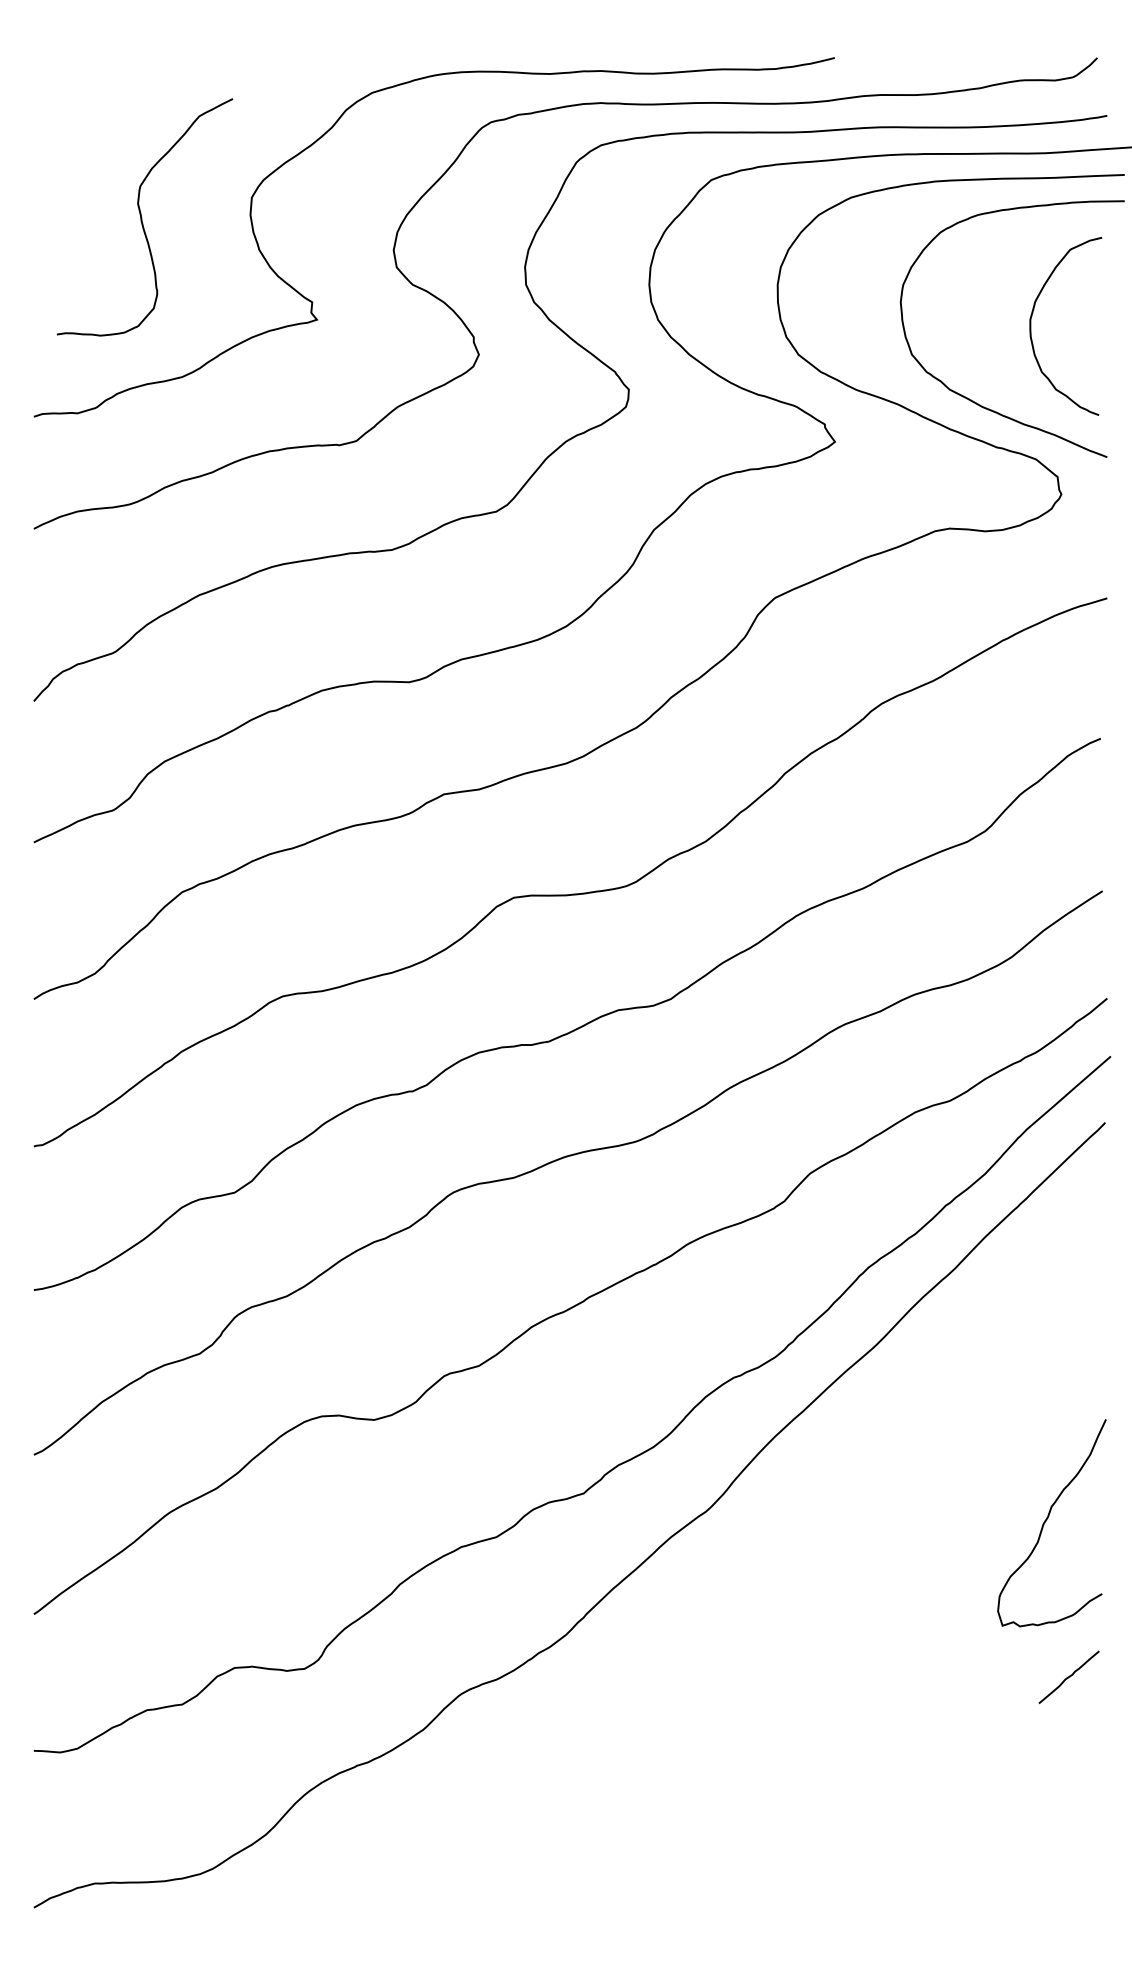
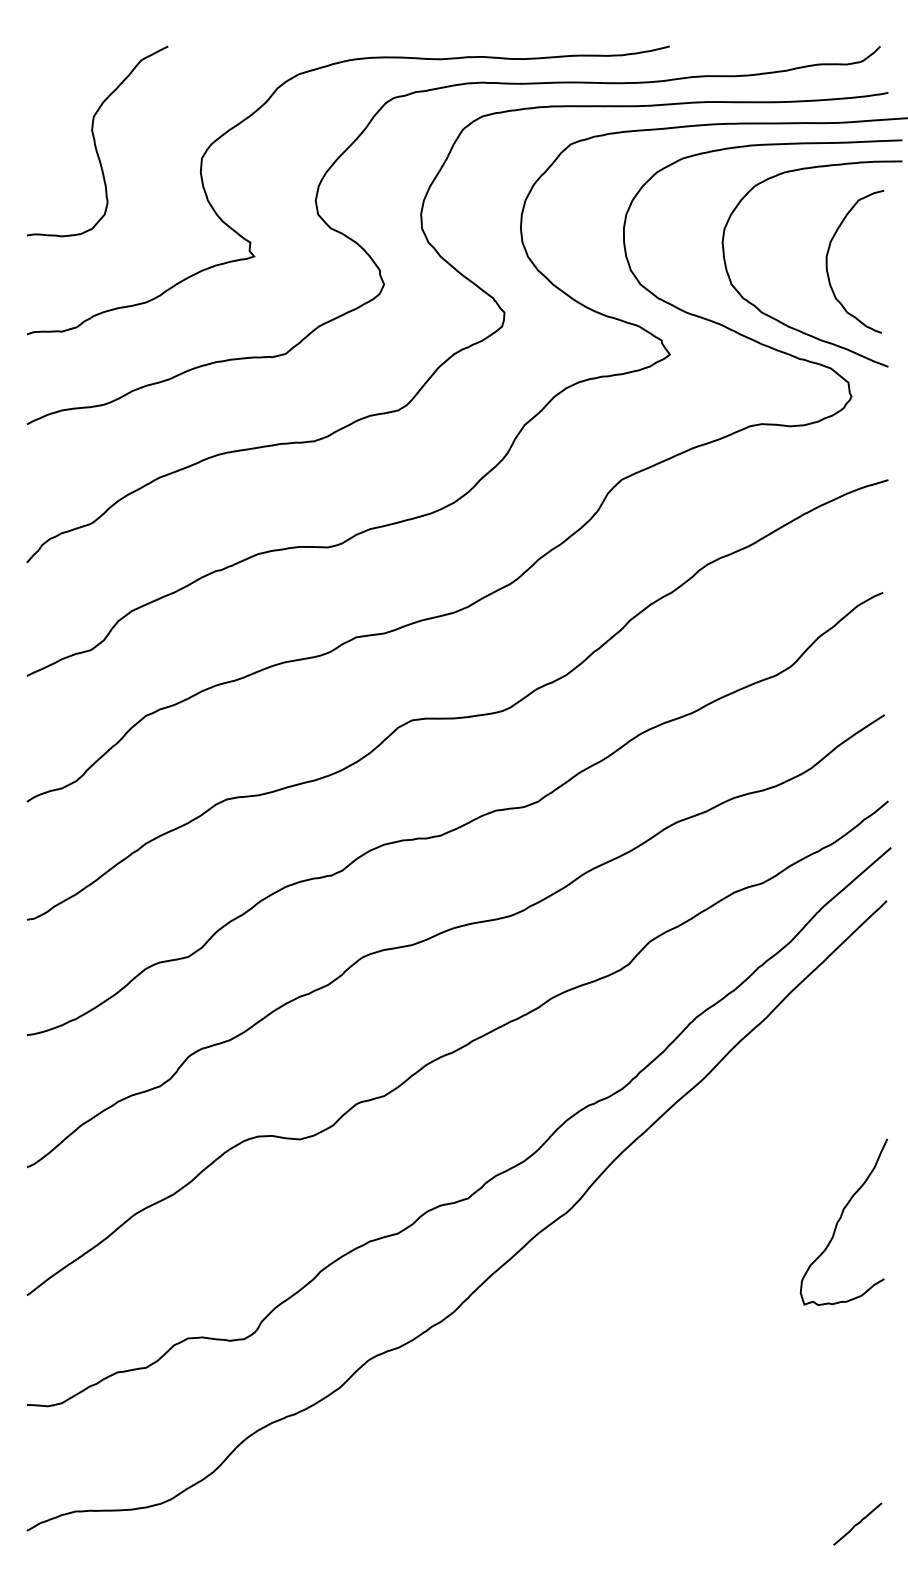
curve: (142, 217) -> (95, 141), moved
line: (1068, 1676) -> (857, 1523), moved

